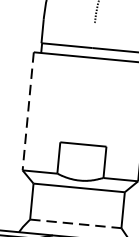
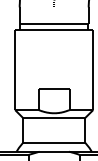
line: (28, 111) -> (15, 70), dashed -> solid
line: (76, 223) -> (54, 142), dashed -> solid

